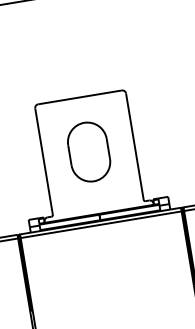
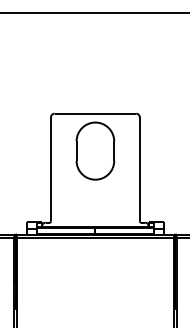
part: (89, 151) -> (95, 150), moved

